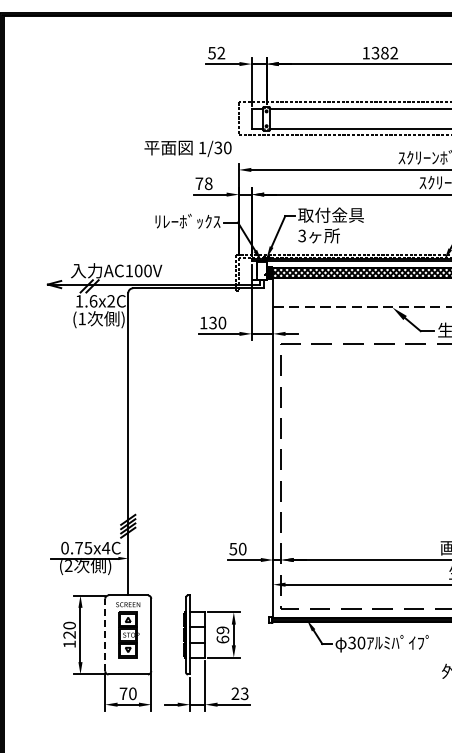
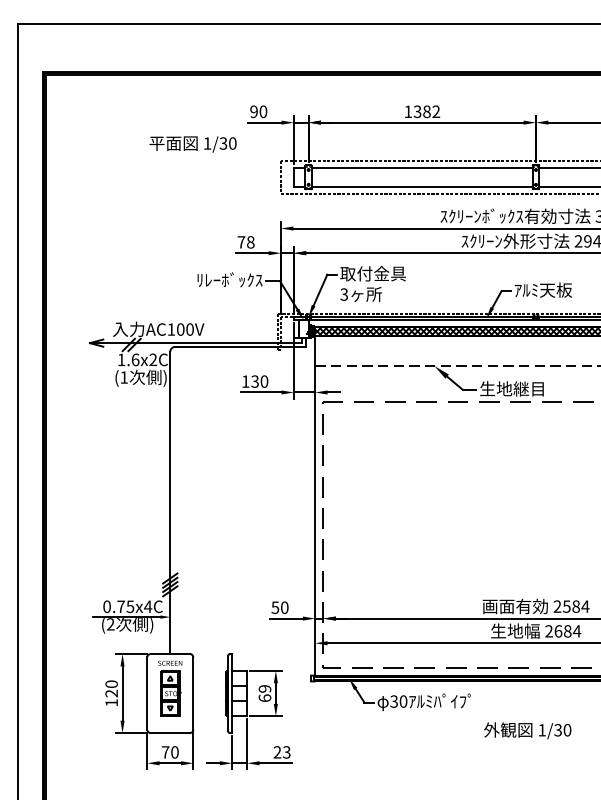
text: (216, 52) -> (258, 111), 52 -> 90
text: (187, 148) -> (192, 144), moved
line: (105, 634) -> (147, 693), dashed -> solid

